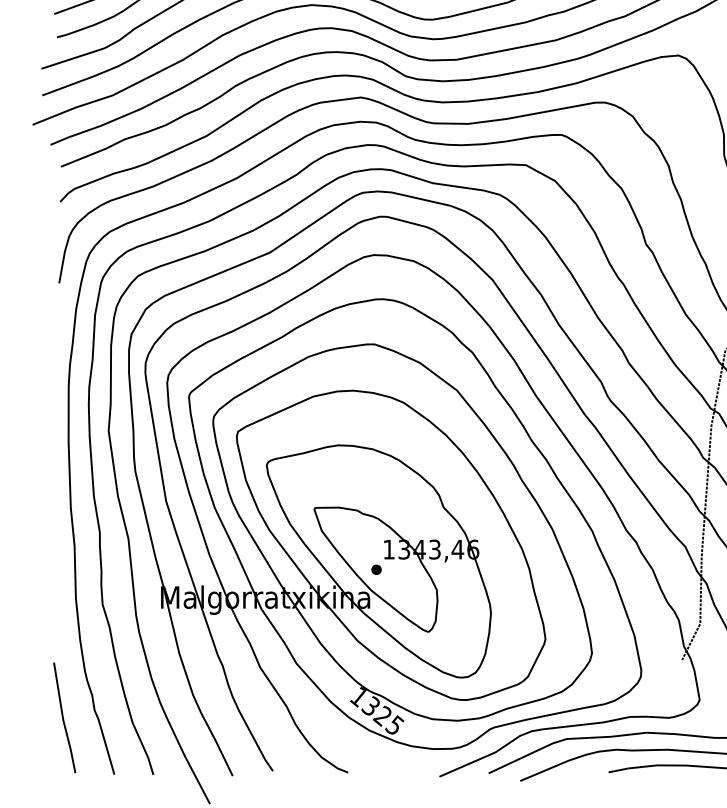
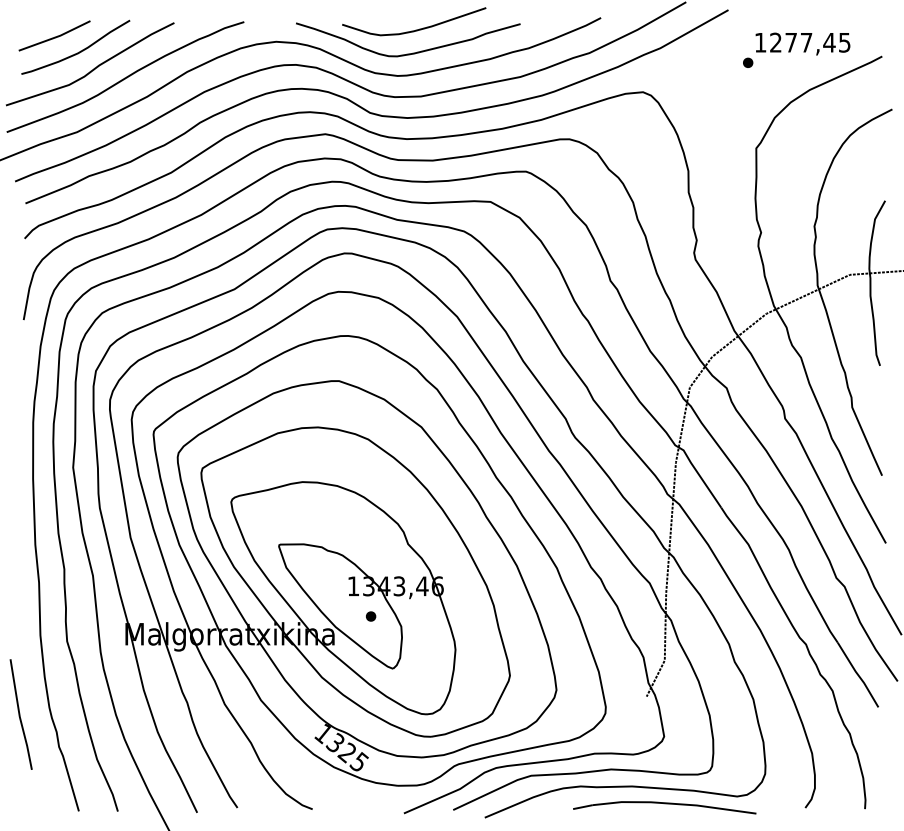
part: (377, 569) -> (371, 616), moved
line: (64, 717) -> (20, 714), moved

